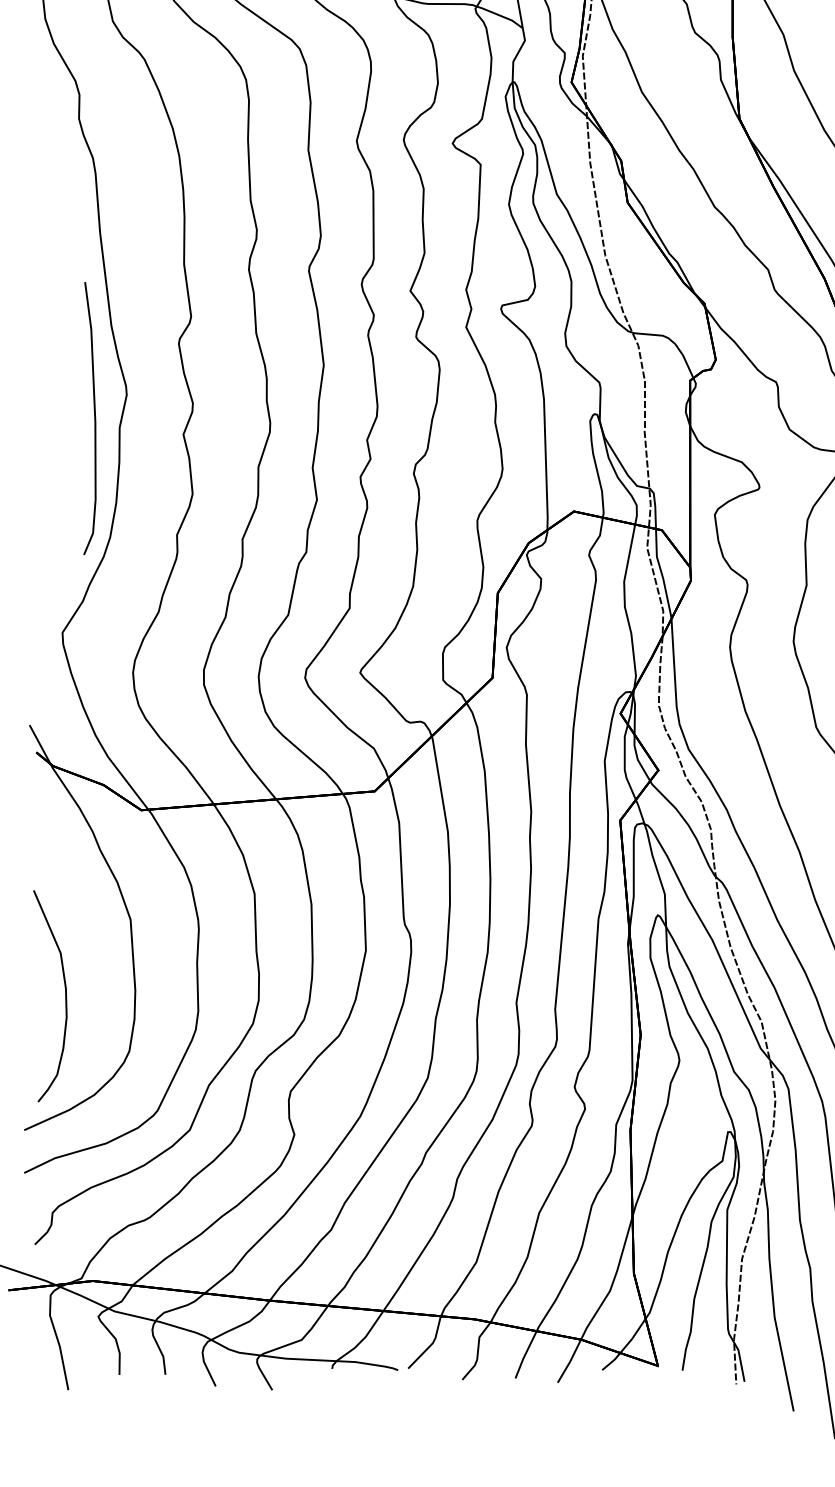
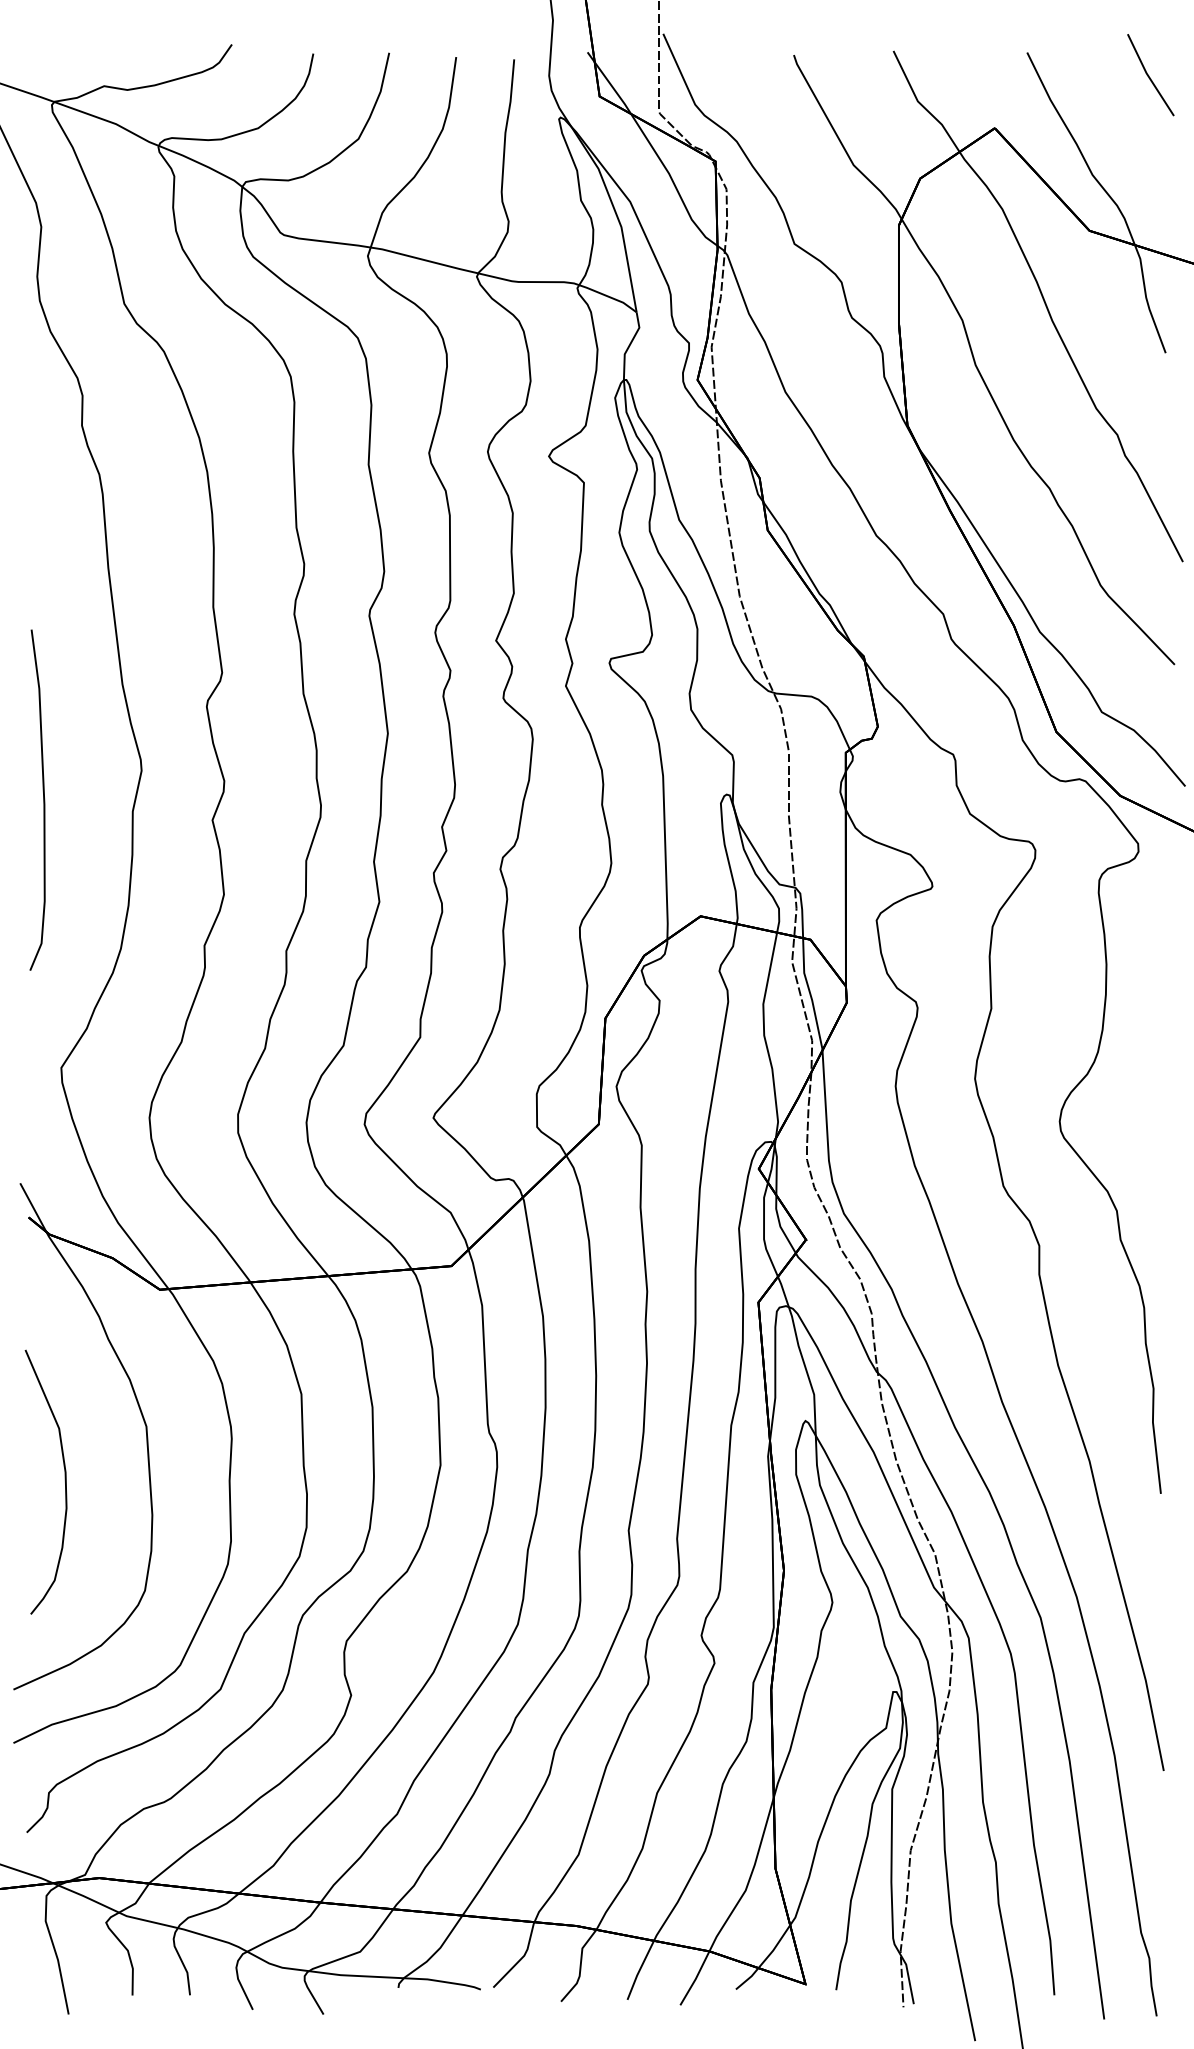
curve: (94, 418) -> (43, 799), moved
curve: (65, 994) -> (64, 1480), moved

